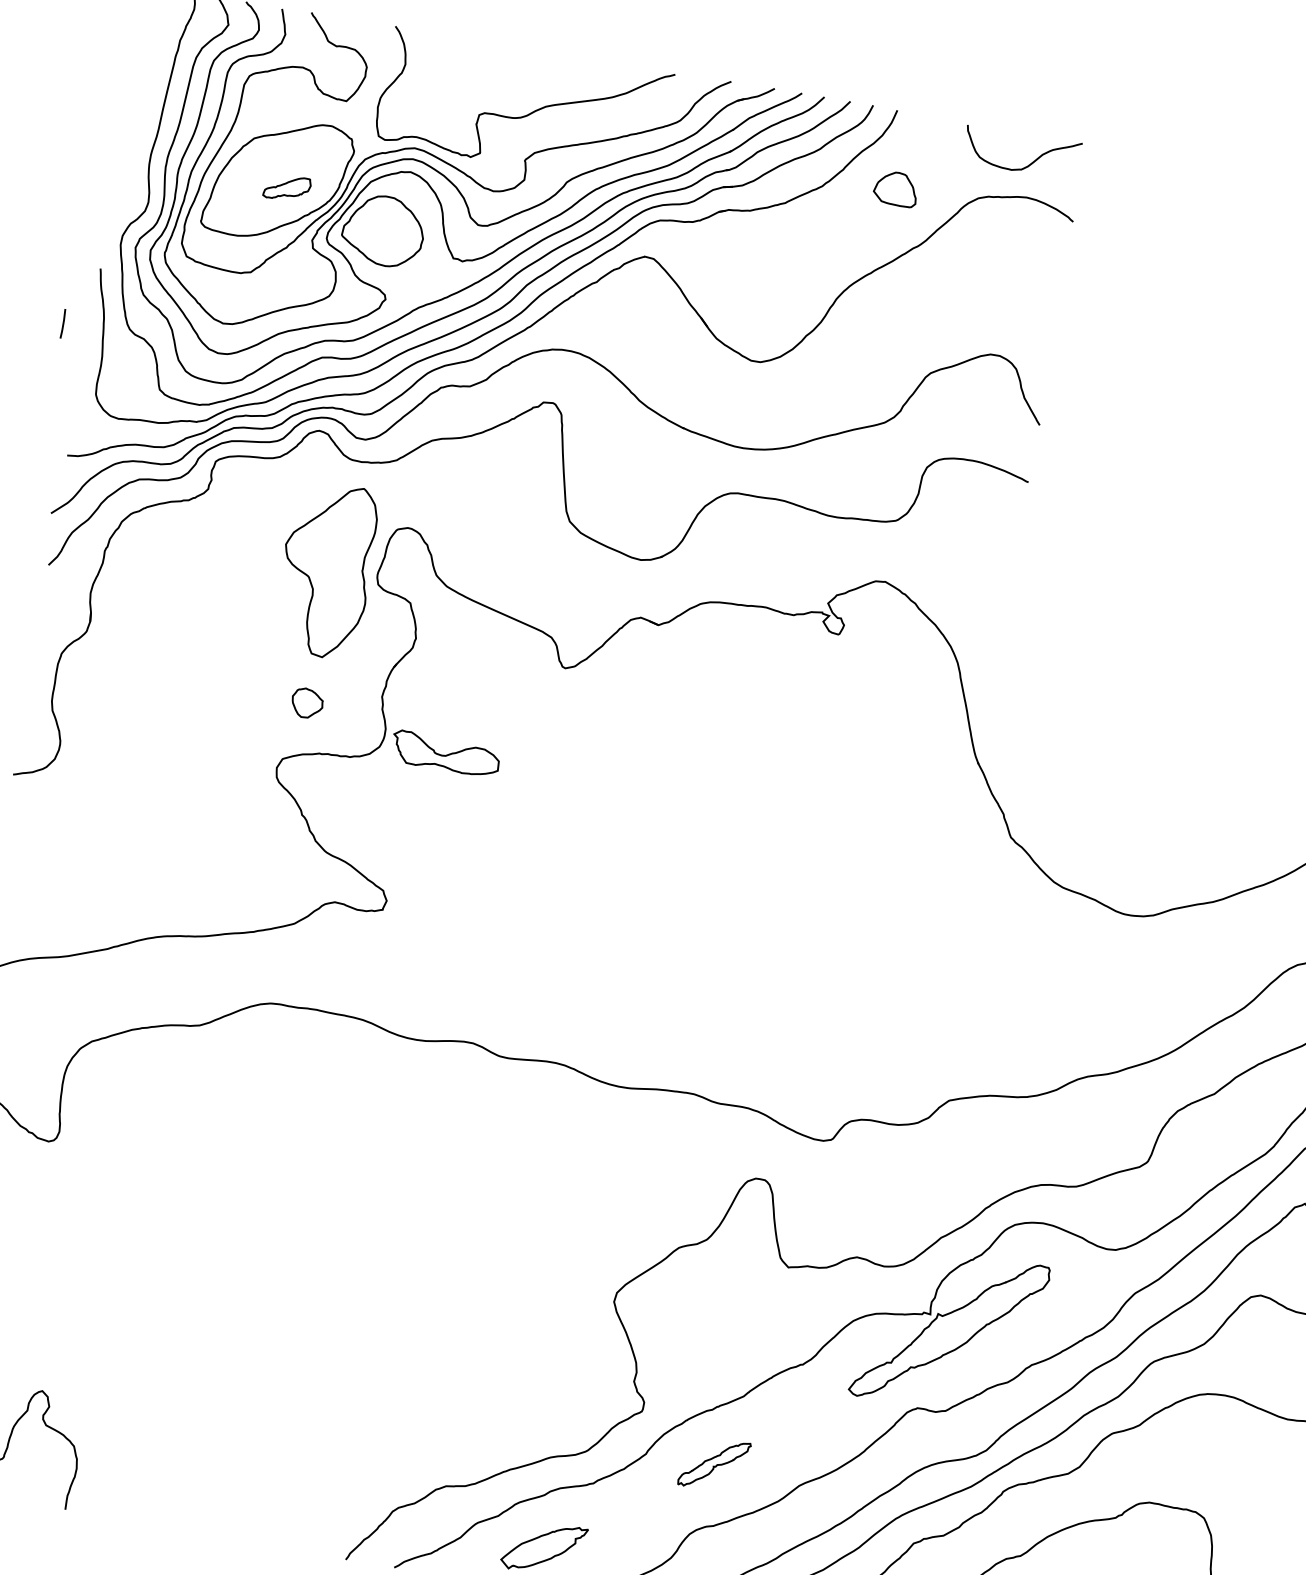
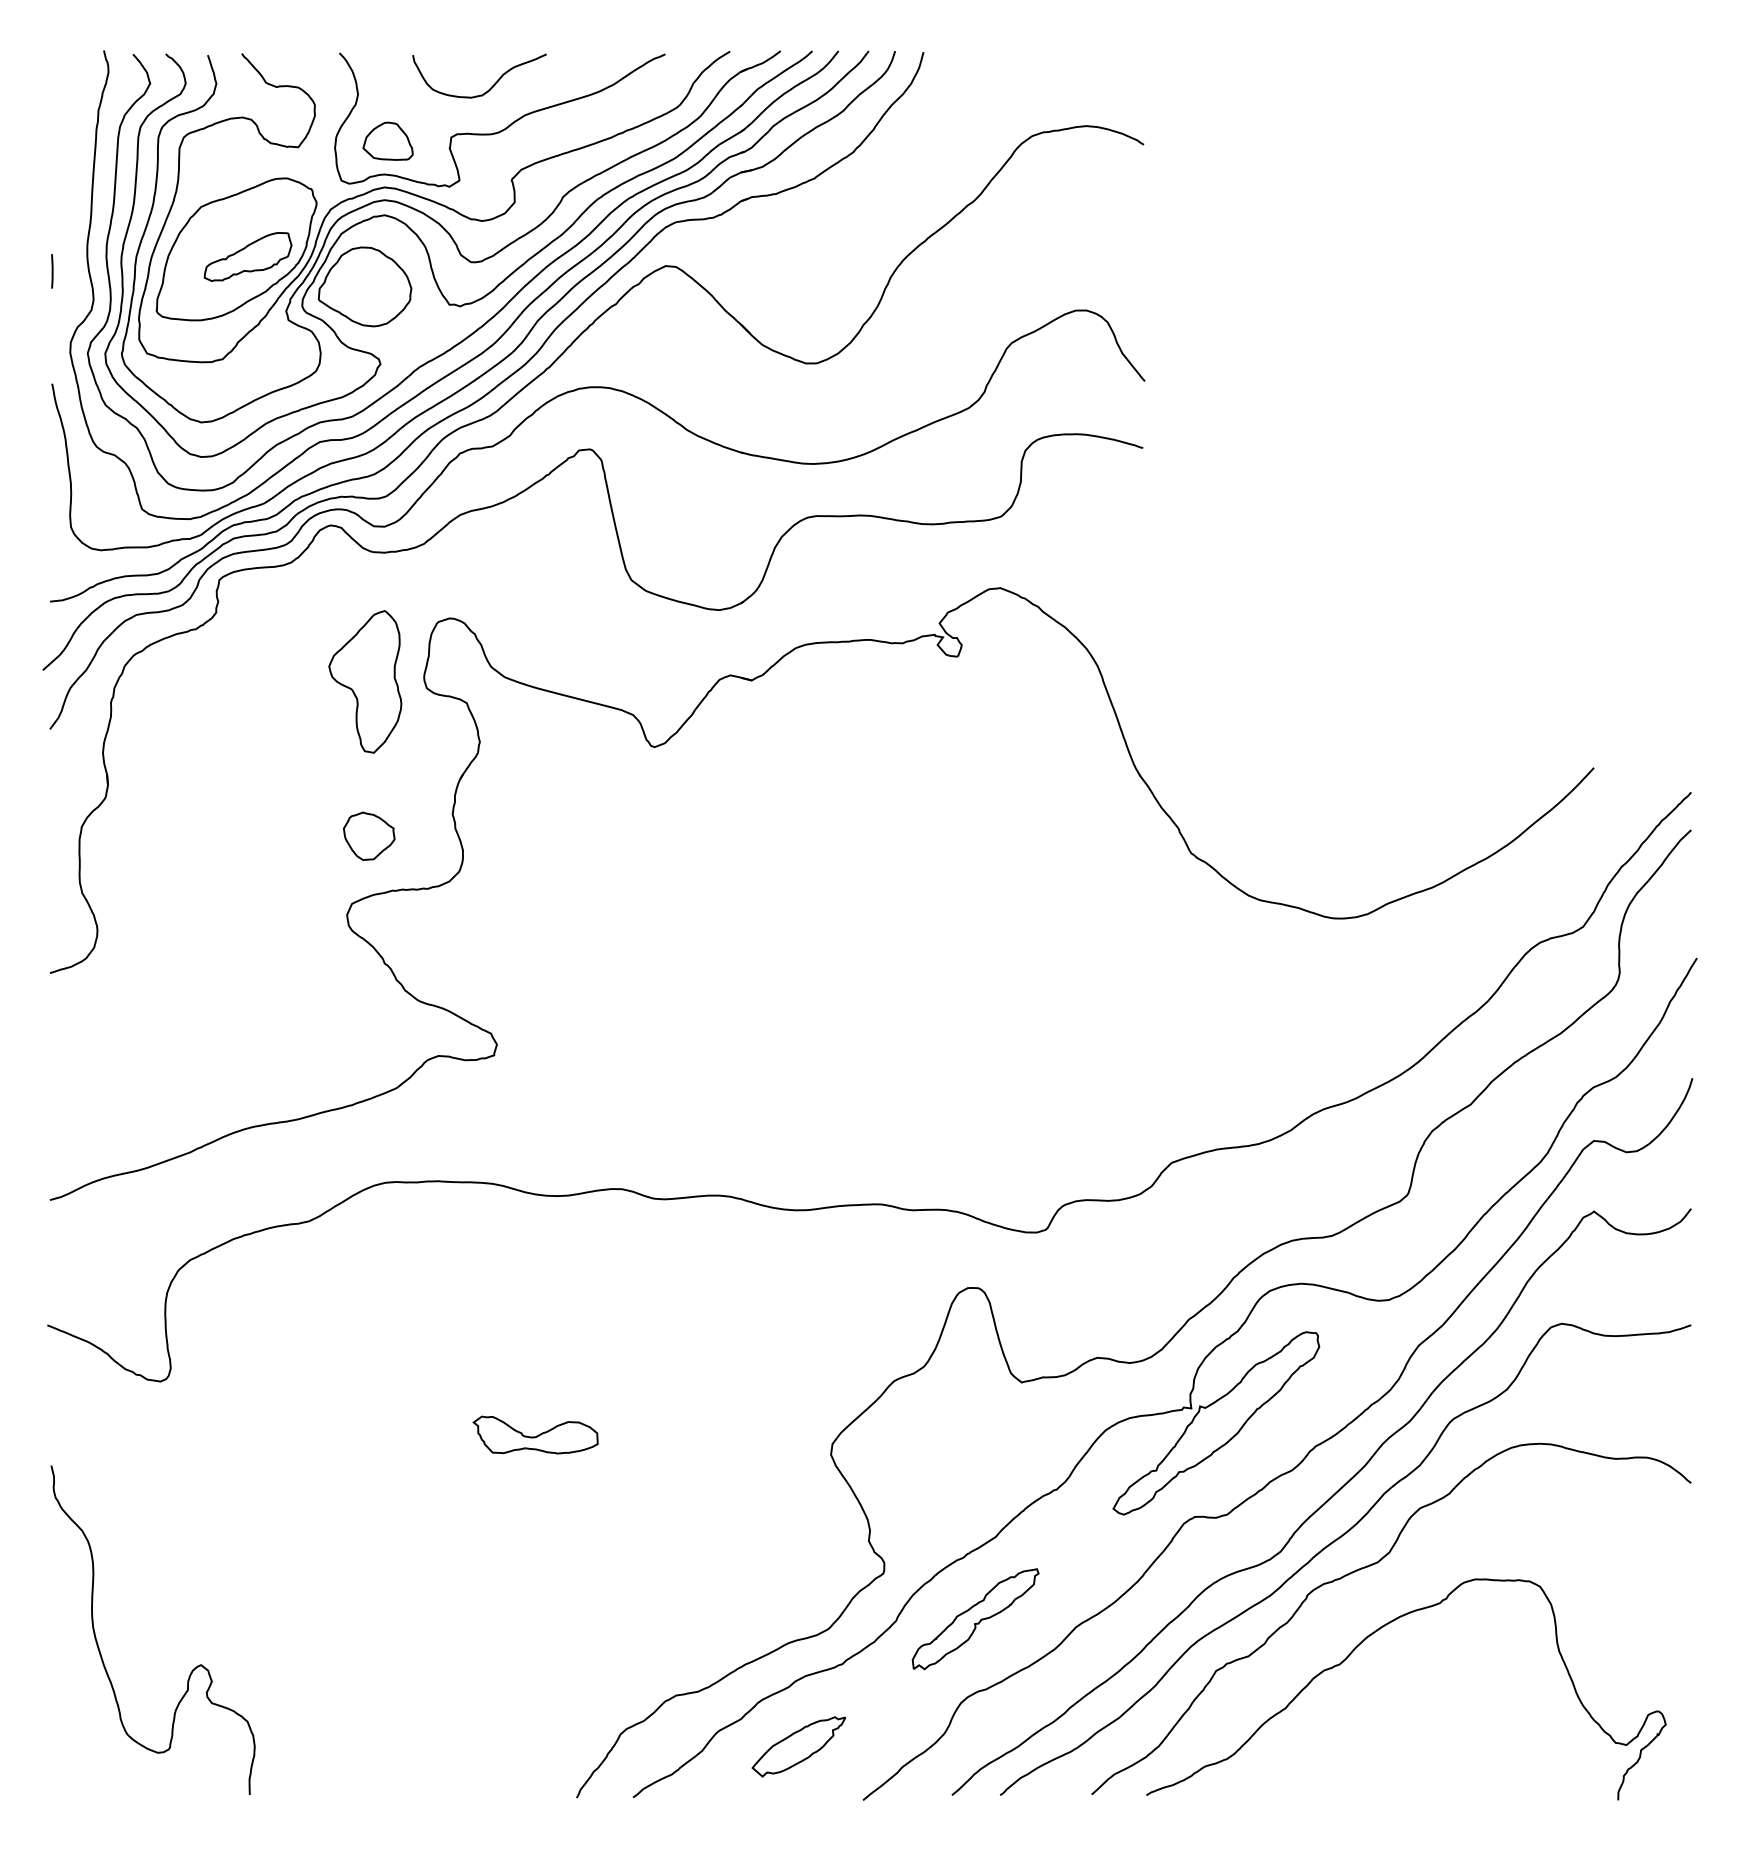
curve: (1030, 163) -> (491, 86), moved
part: (286, 187) -> (247, 256), size x1.67
part: (895, 188) -> (387, 140), moved
line: (63, 323) -> (52, 271), moved
part: (326, 569) -> (365, 681), size x0.71
part: (307, 702) -> (369, 835), size x1.43
part: (445, 753) -> (535, 1434), moved
part: (714, 1464) -> (975, 1619), size x1.67

